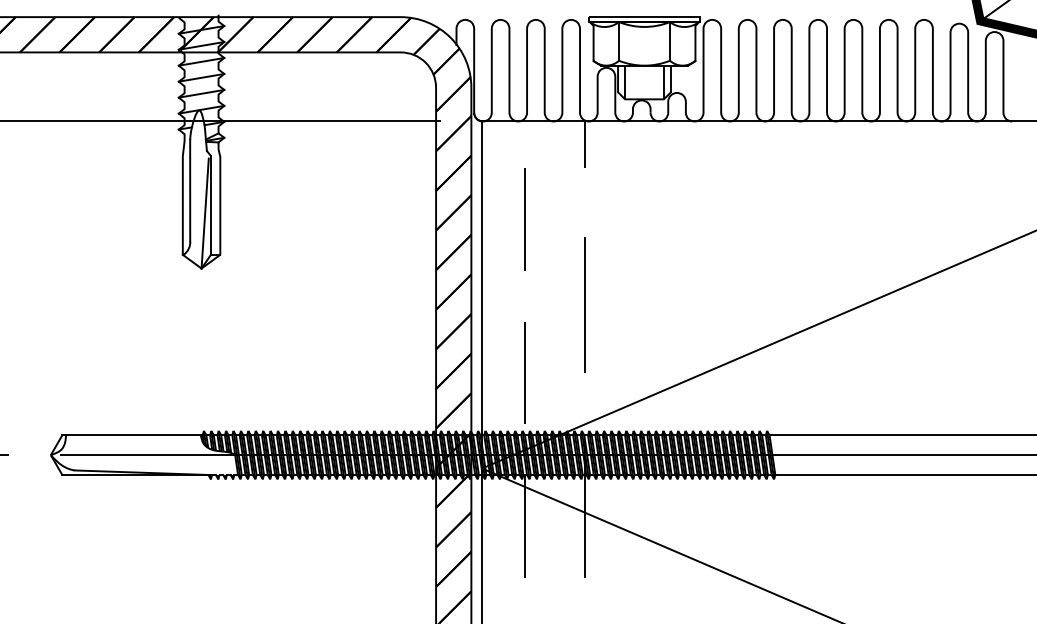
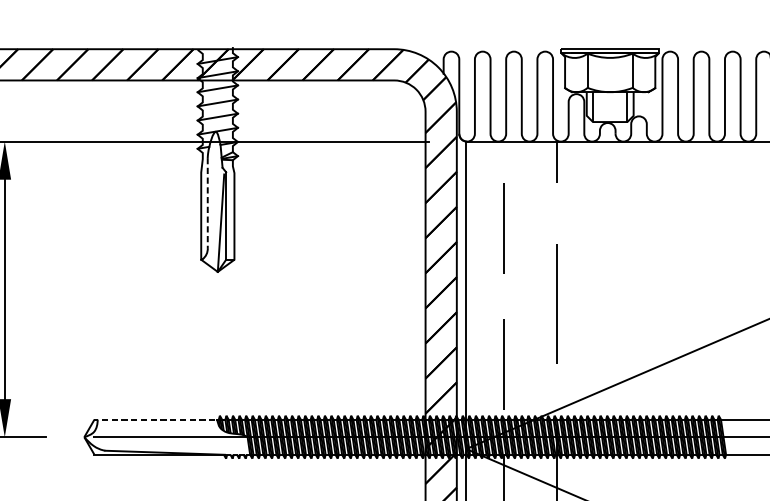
line: (190, 190) -> (208, 202), solid -> dashed
line: (135, 435) -> (159, 419), solid -> dashed

